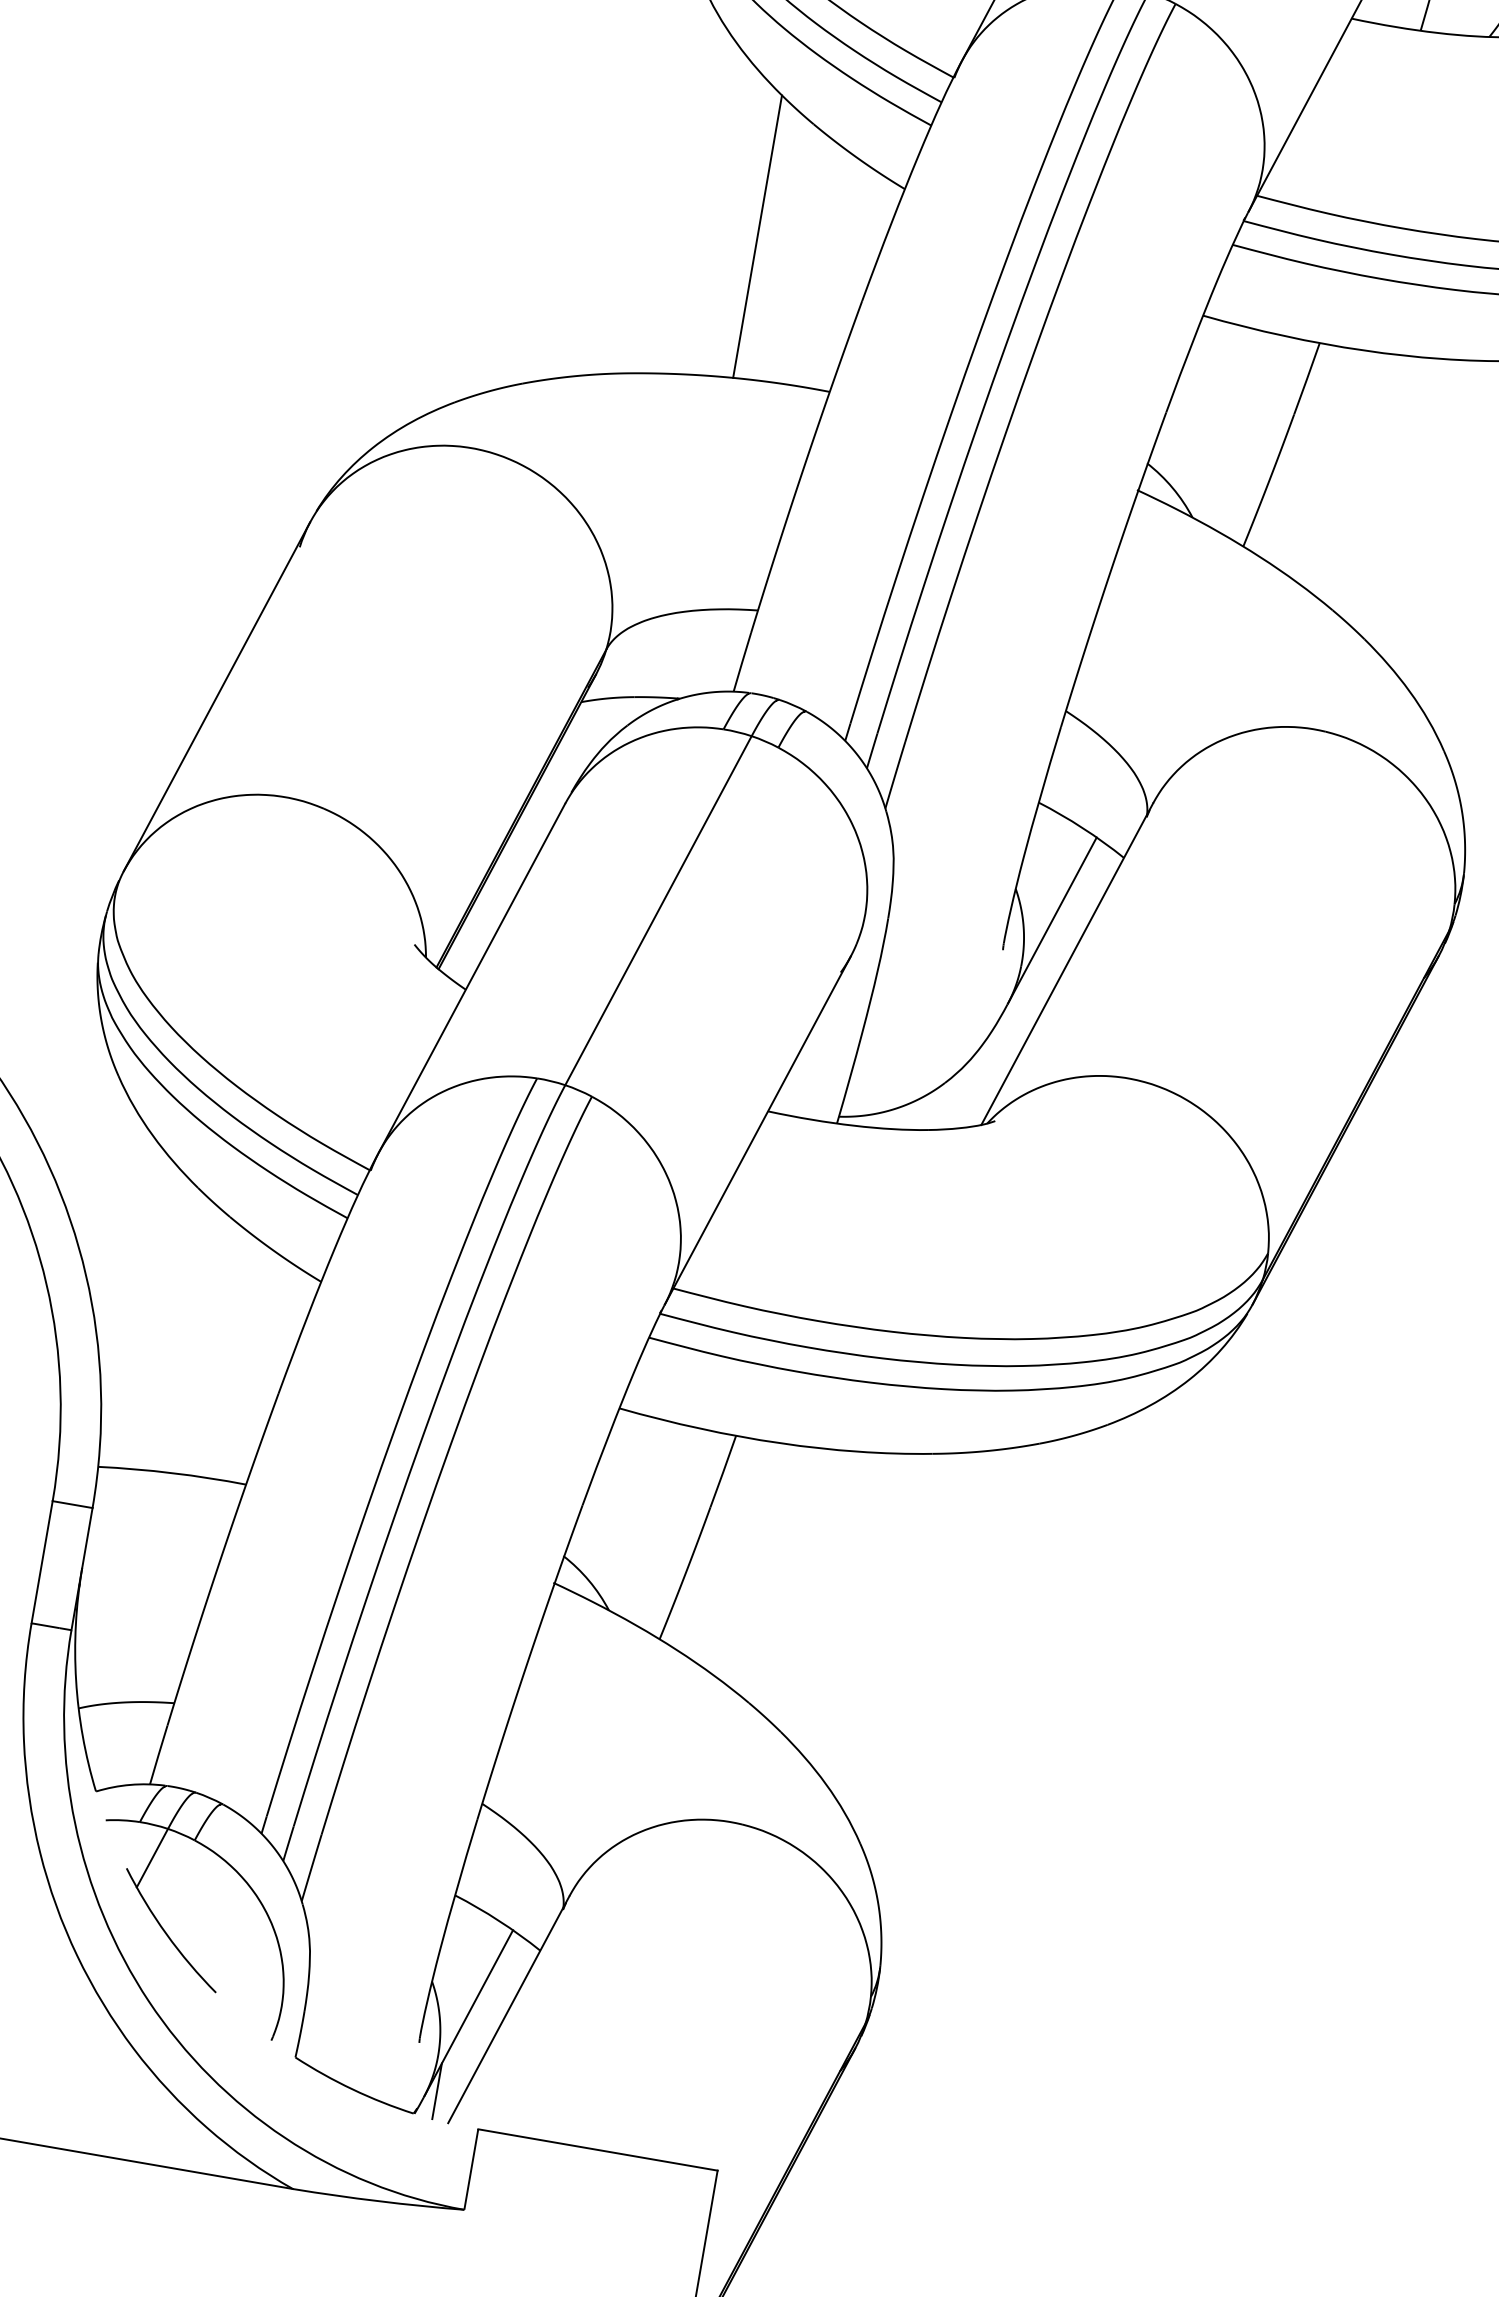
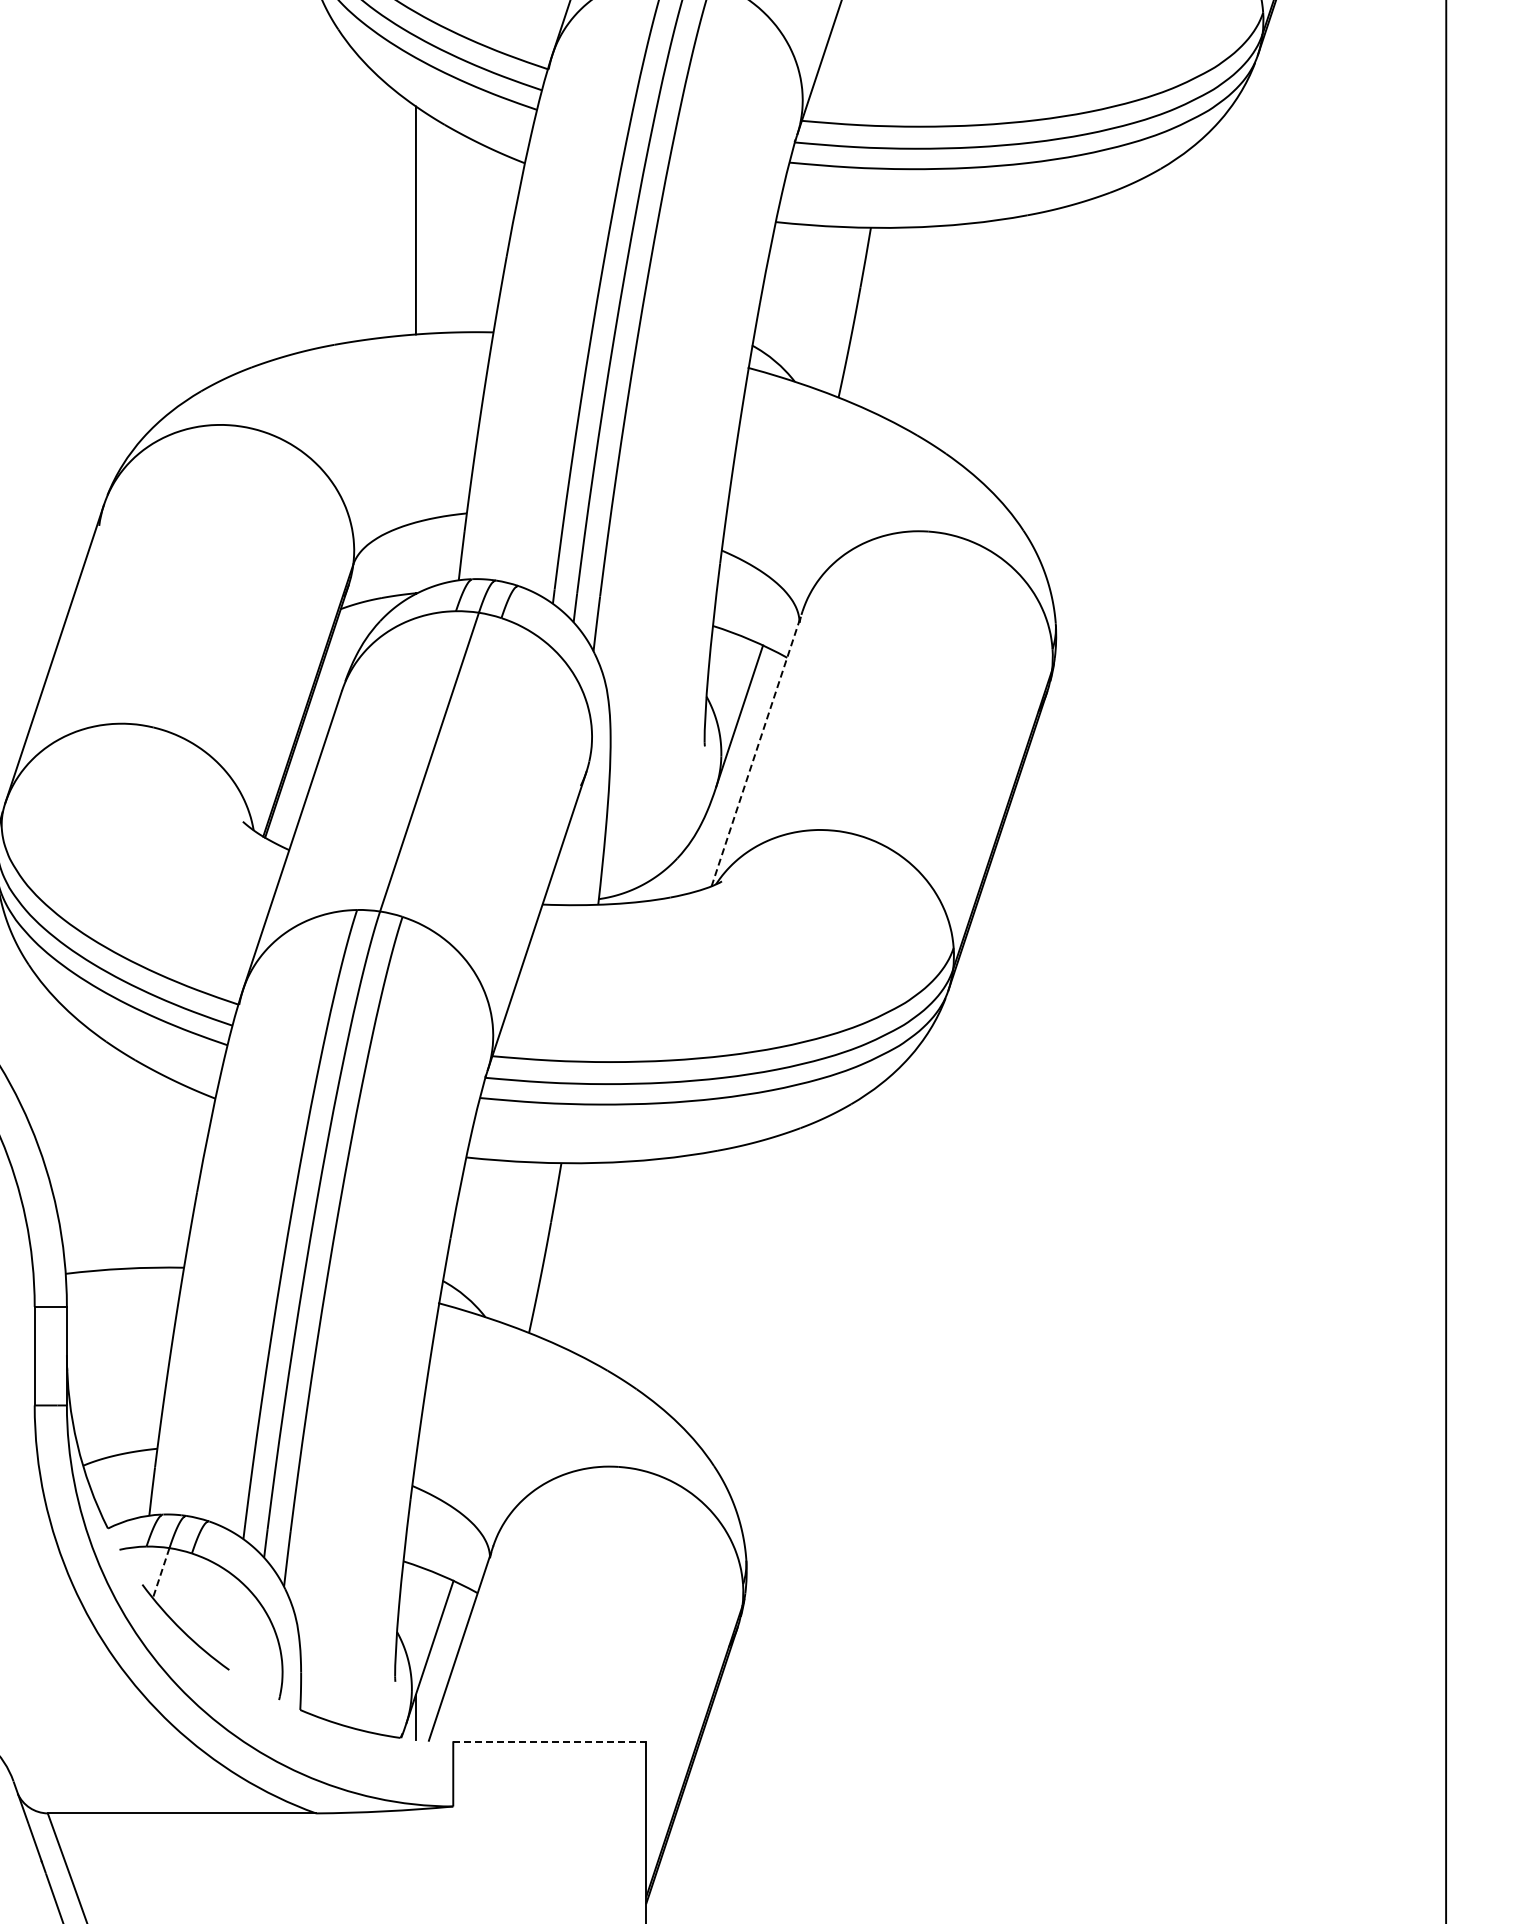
line: (1067, 963) -> (757, 748), solid -> dashed
line: (152, 1858) -> (161, 1573), solid -> dashed
line: (597, 2149) -> (549, 1741), solid -> dashed

